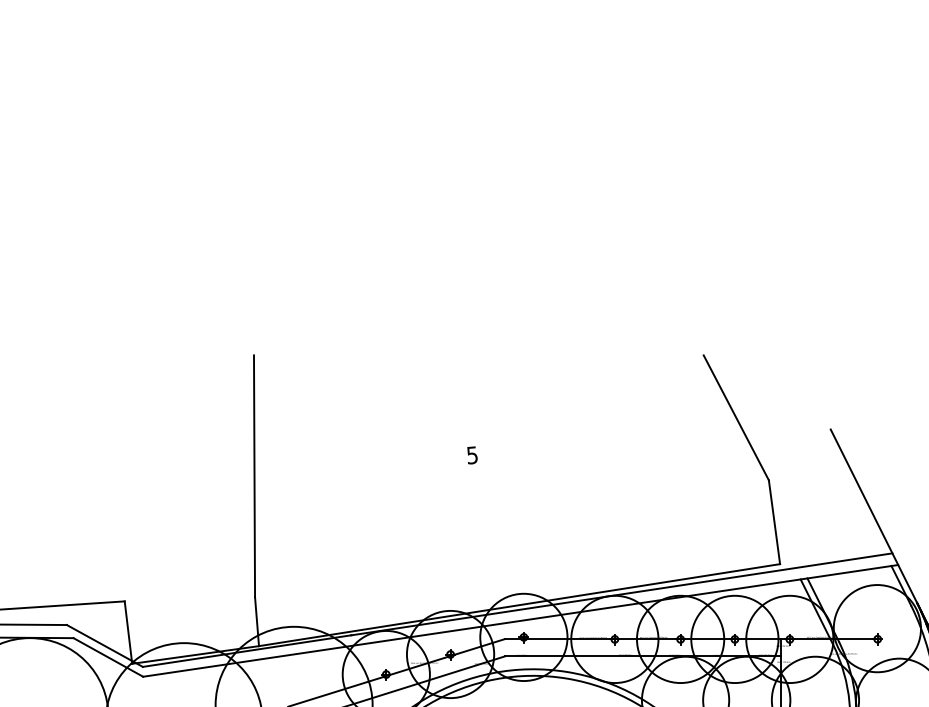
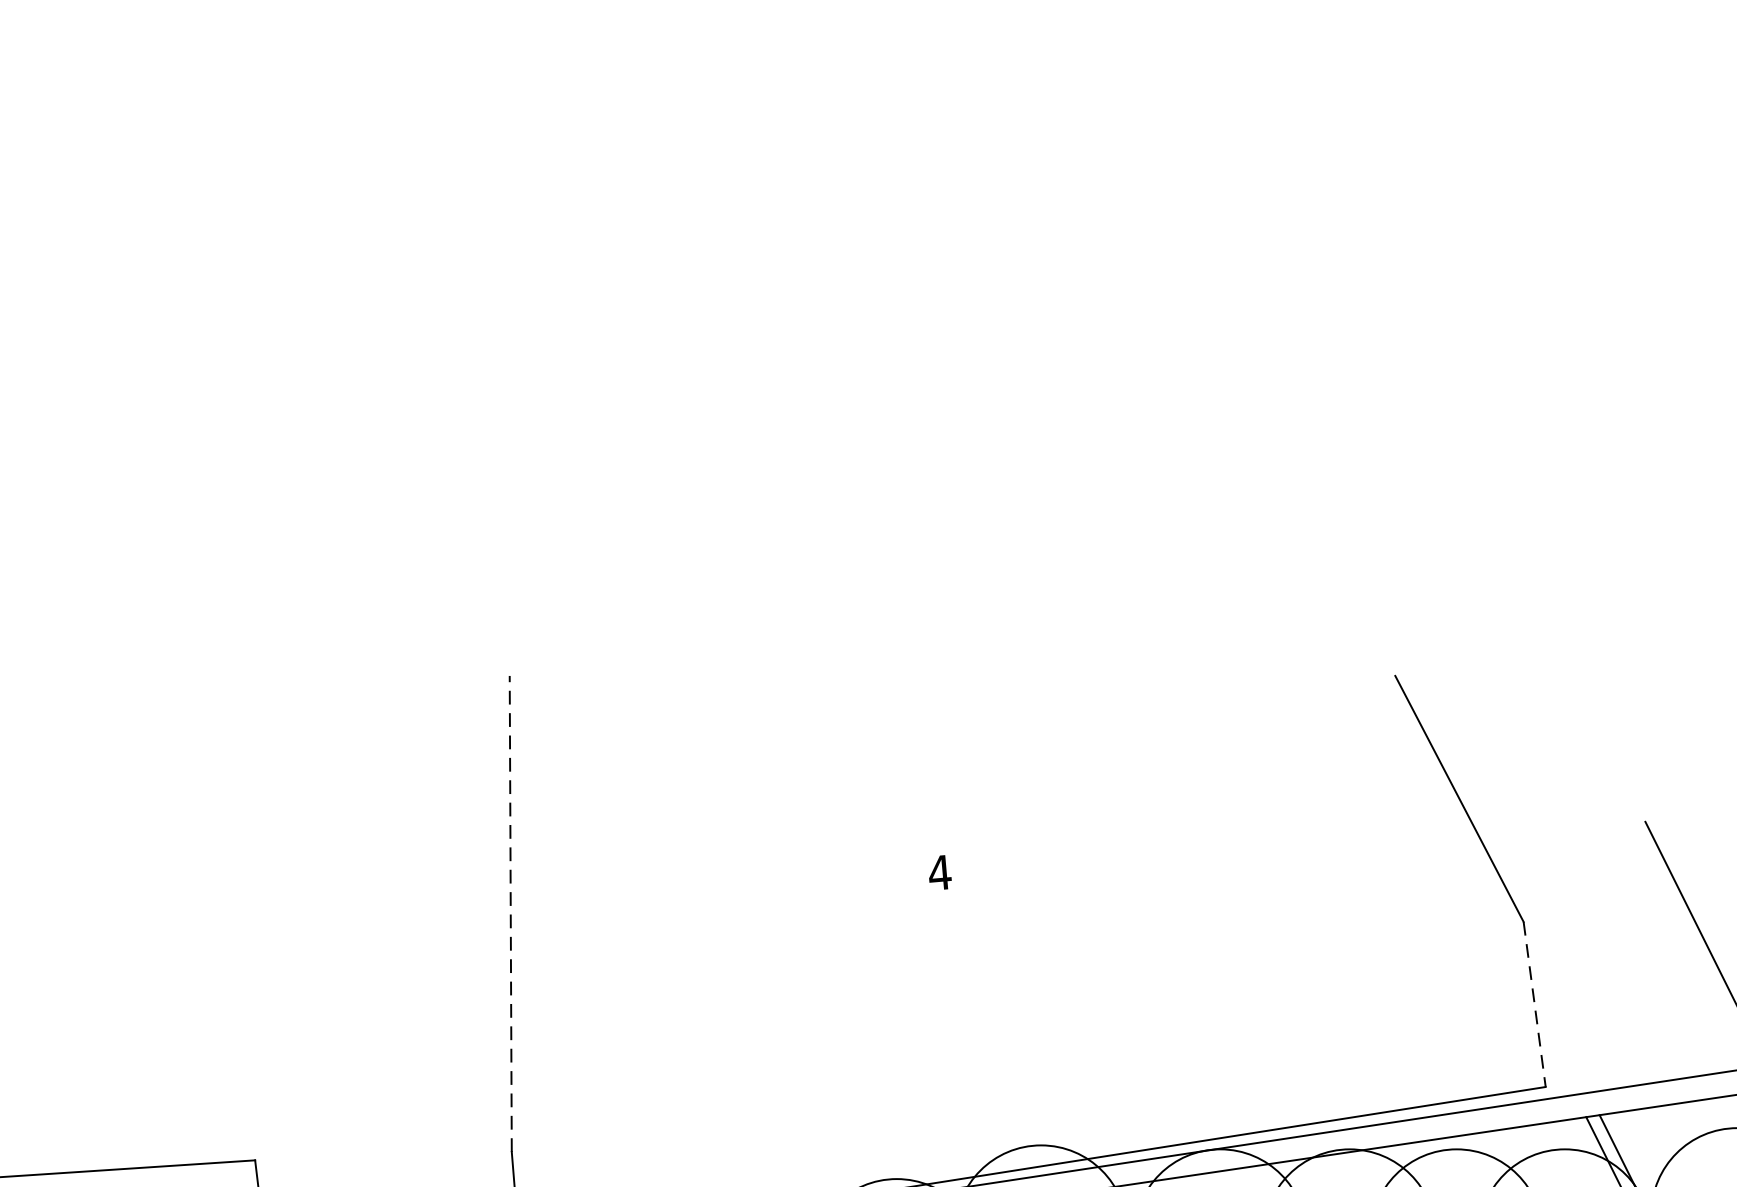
text: (472, 455) -> (940, 873), 5 -> 4
line: (254, 476) -> (510, 914), solid -> dashed
line: (774, 522) -> (1534, 1005), solid -> dashed

